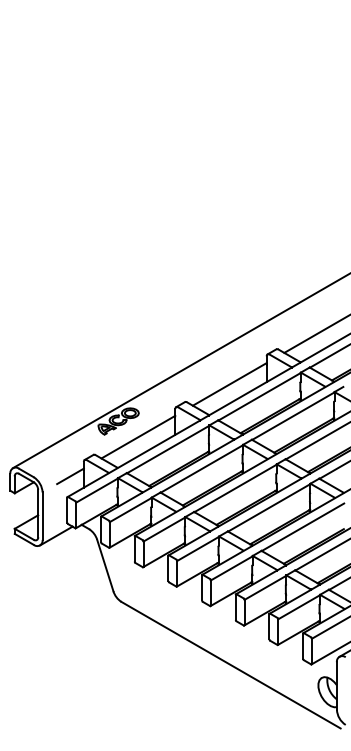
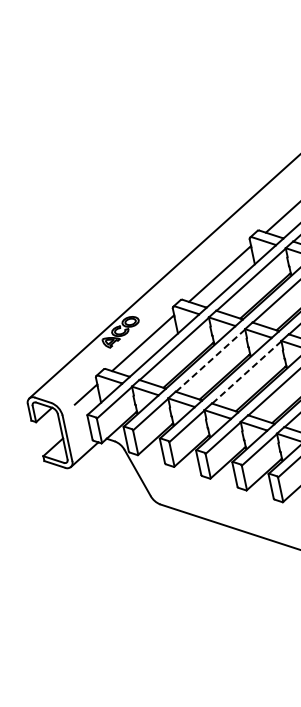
line: (201, 468) -> (210, 360), solid -> dashed
line: (235, 488) -> (246, 372), solid -> dashed

